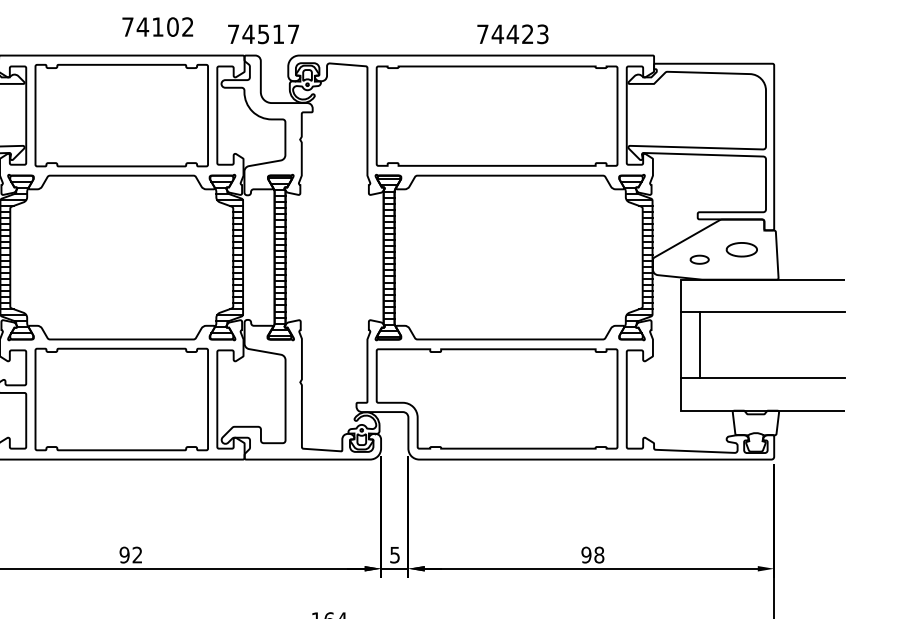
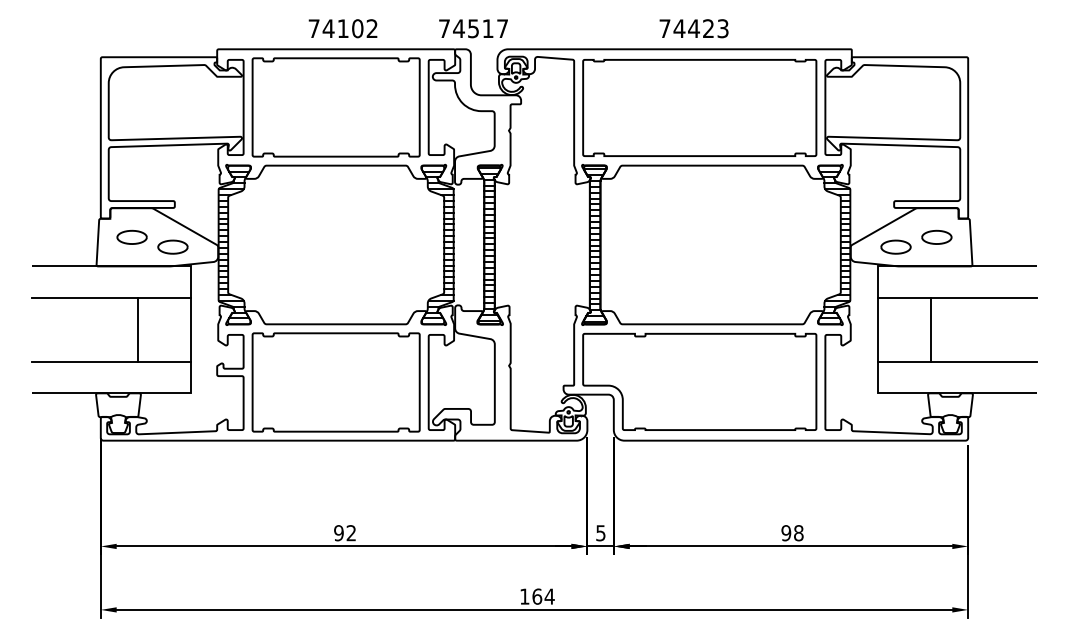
text: (157, 26) -> (342, 28), moved
text: (512, 34) -> (693, 28), moved
part: (699, 259) -> (895, 246), size x1.67
line: (700, 344) -> (931, 329), moved

